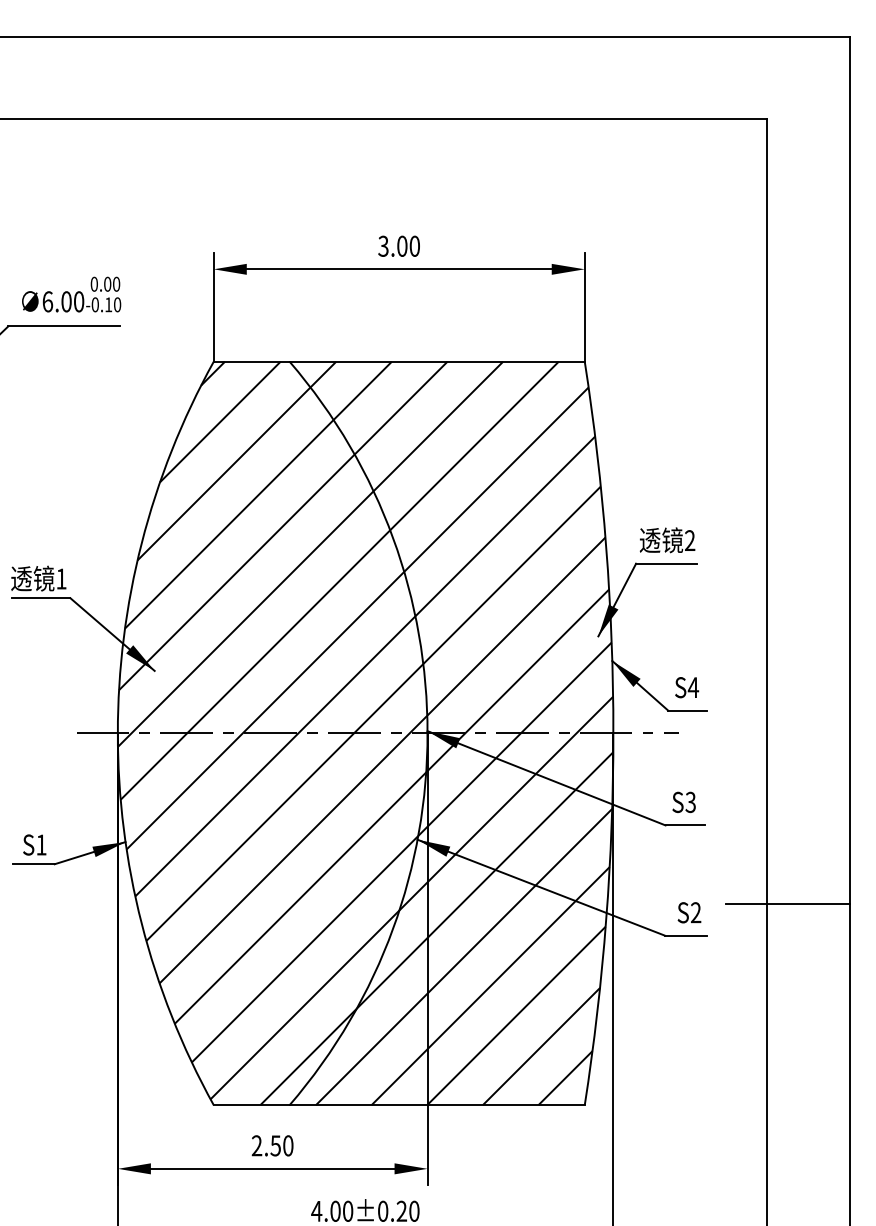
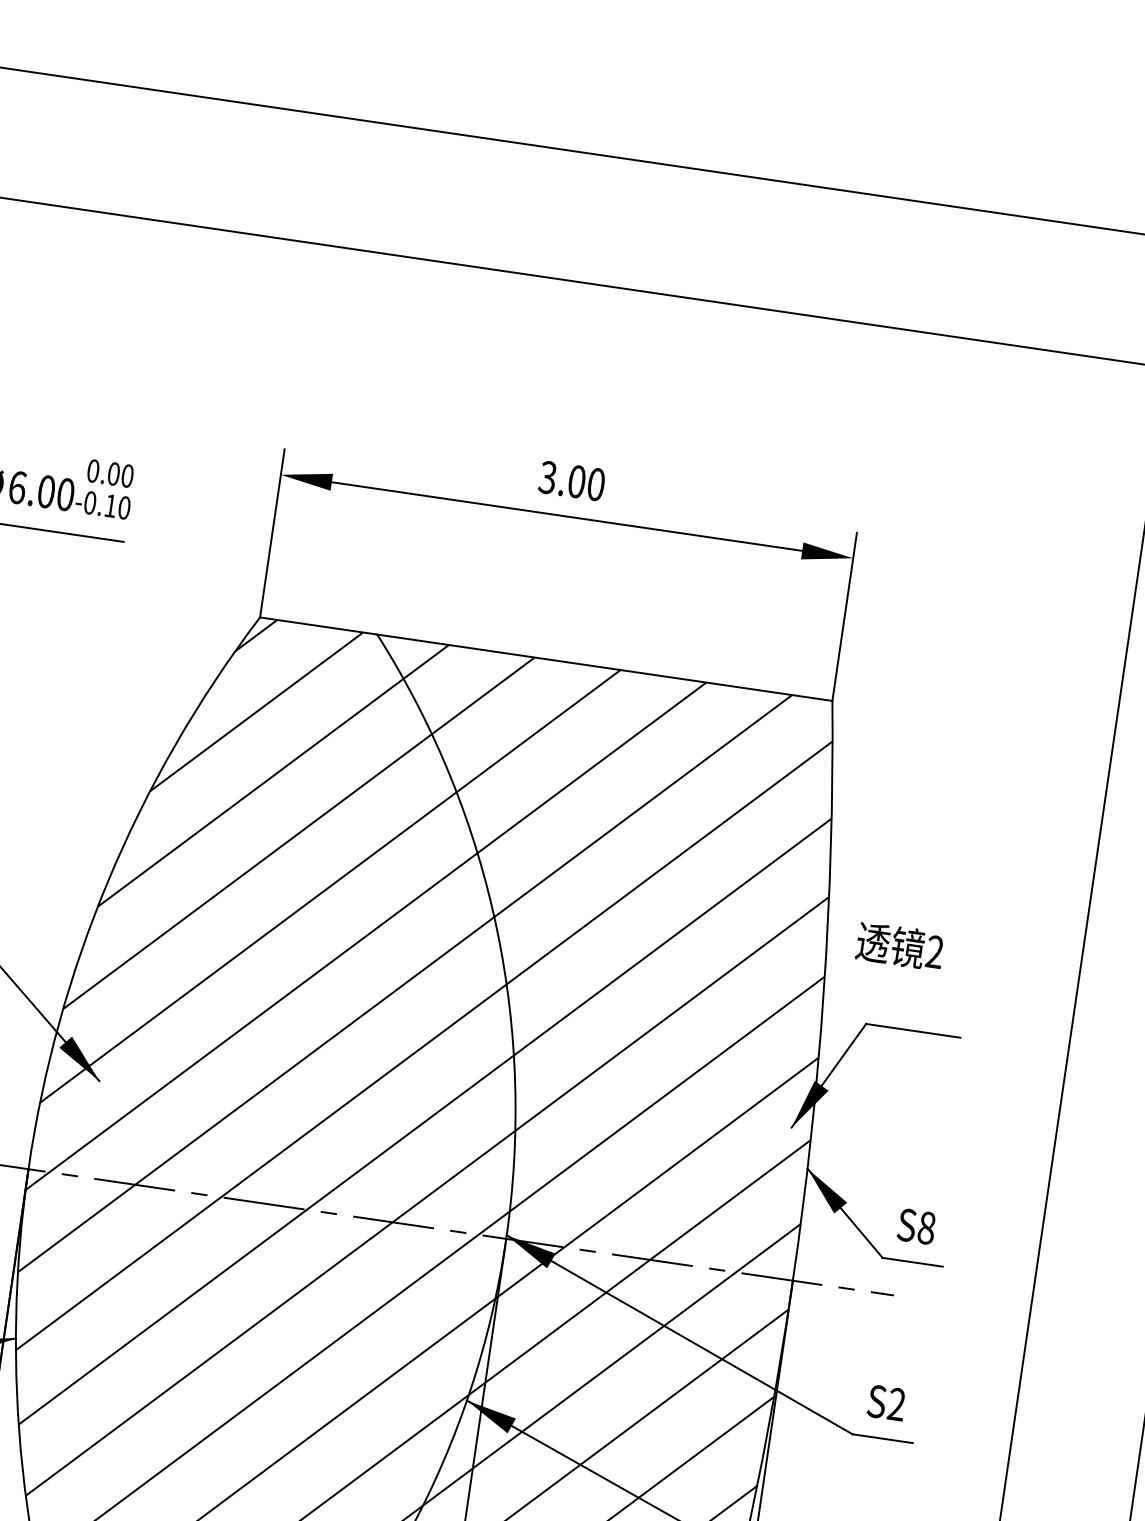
text: (667, 540) -> (900, 946), moved
text: (693, 687) -> (926, 1227), S4 -> S8
text: (690, 802) -> (896, 1404), S3 -> S2

